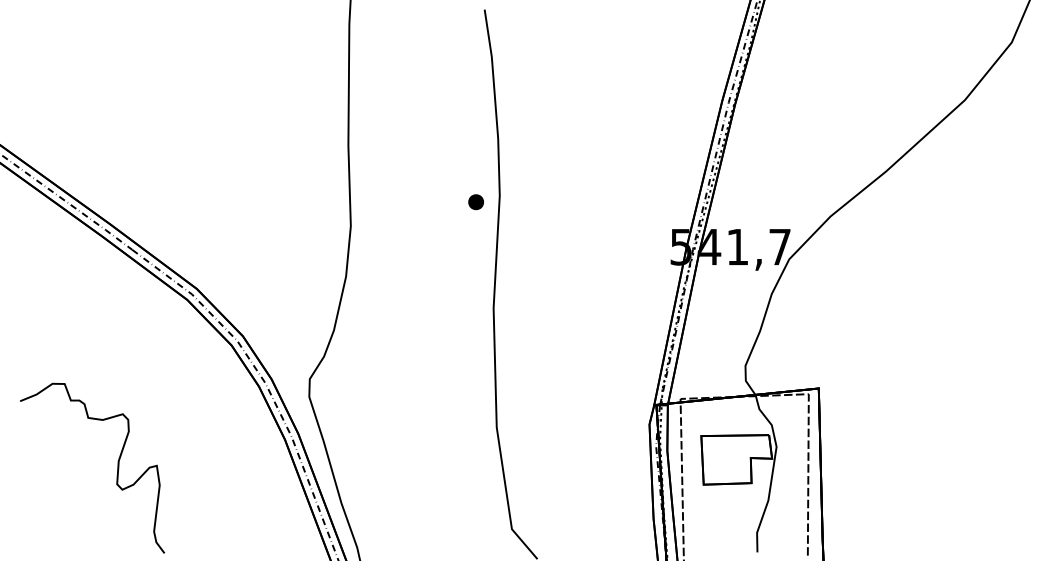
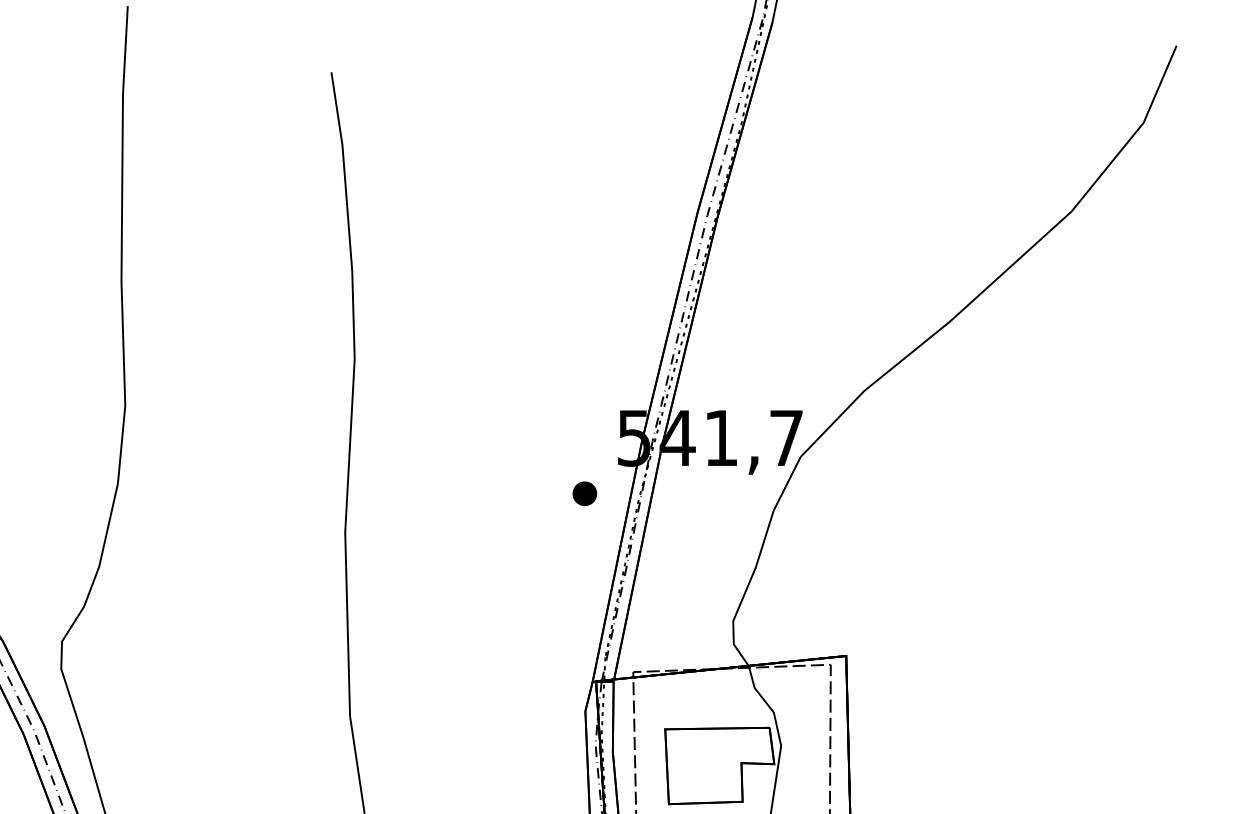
part: (475, 202) -> (583, 494), moved

